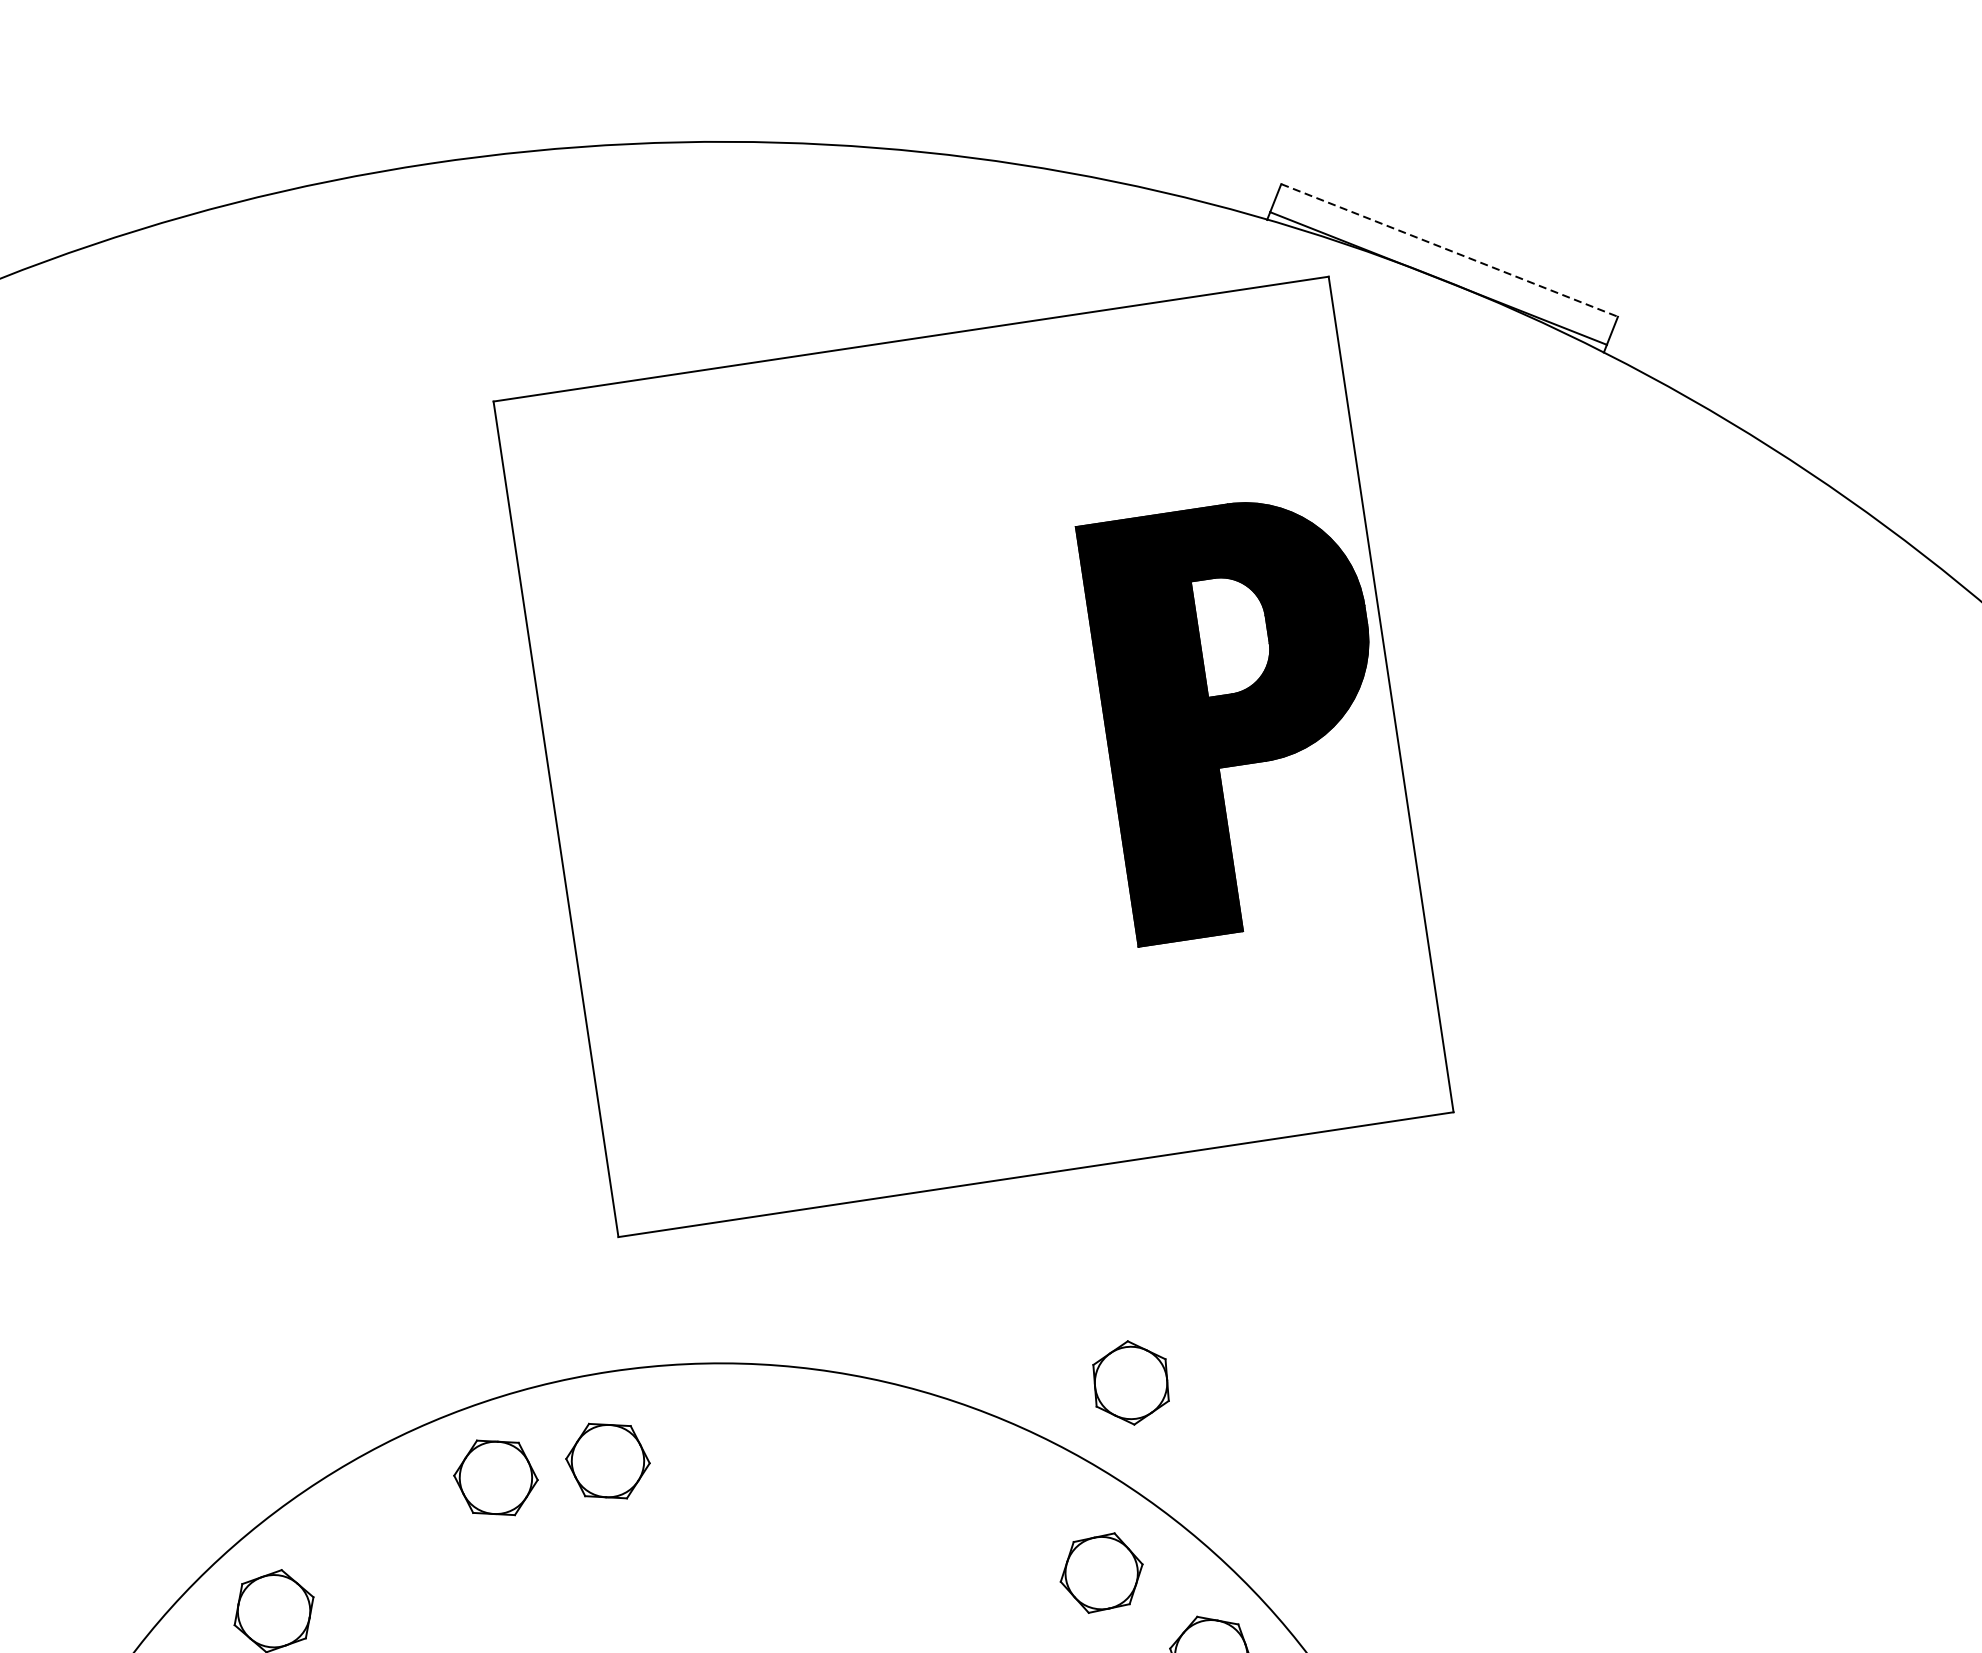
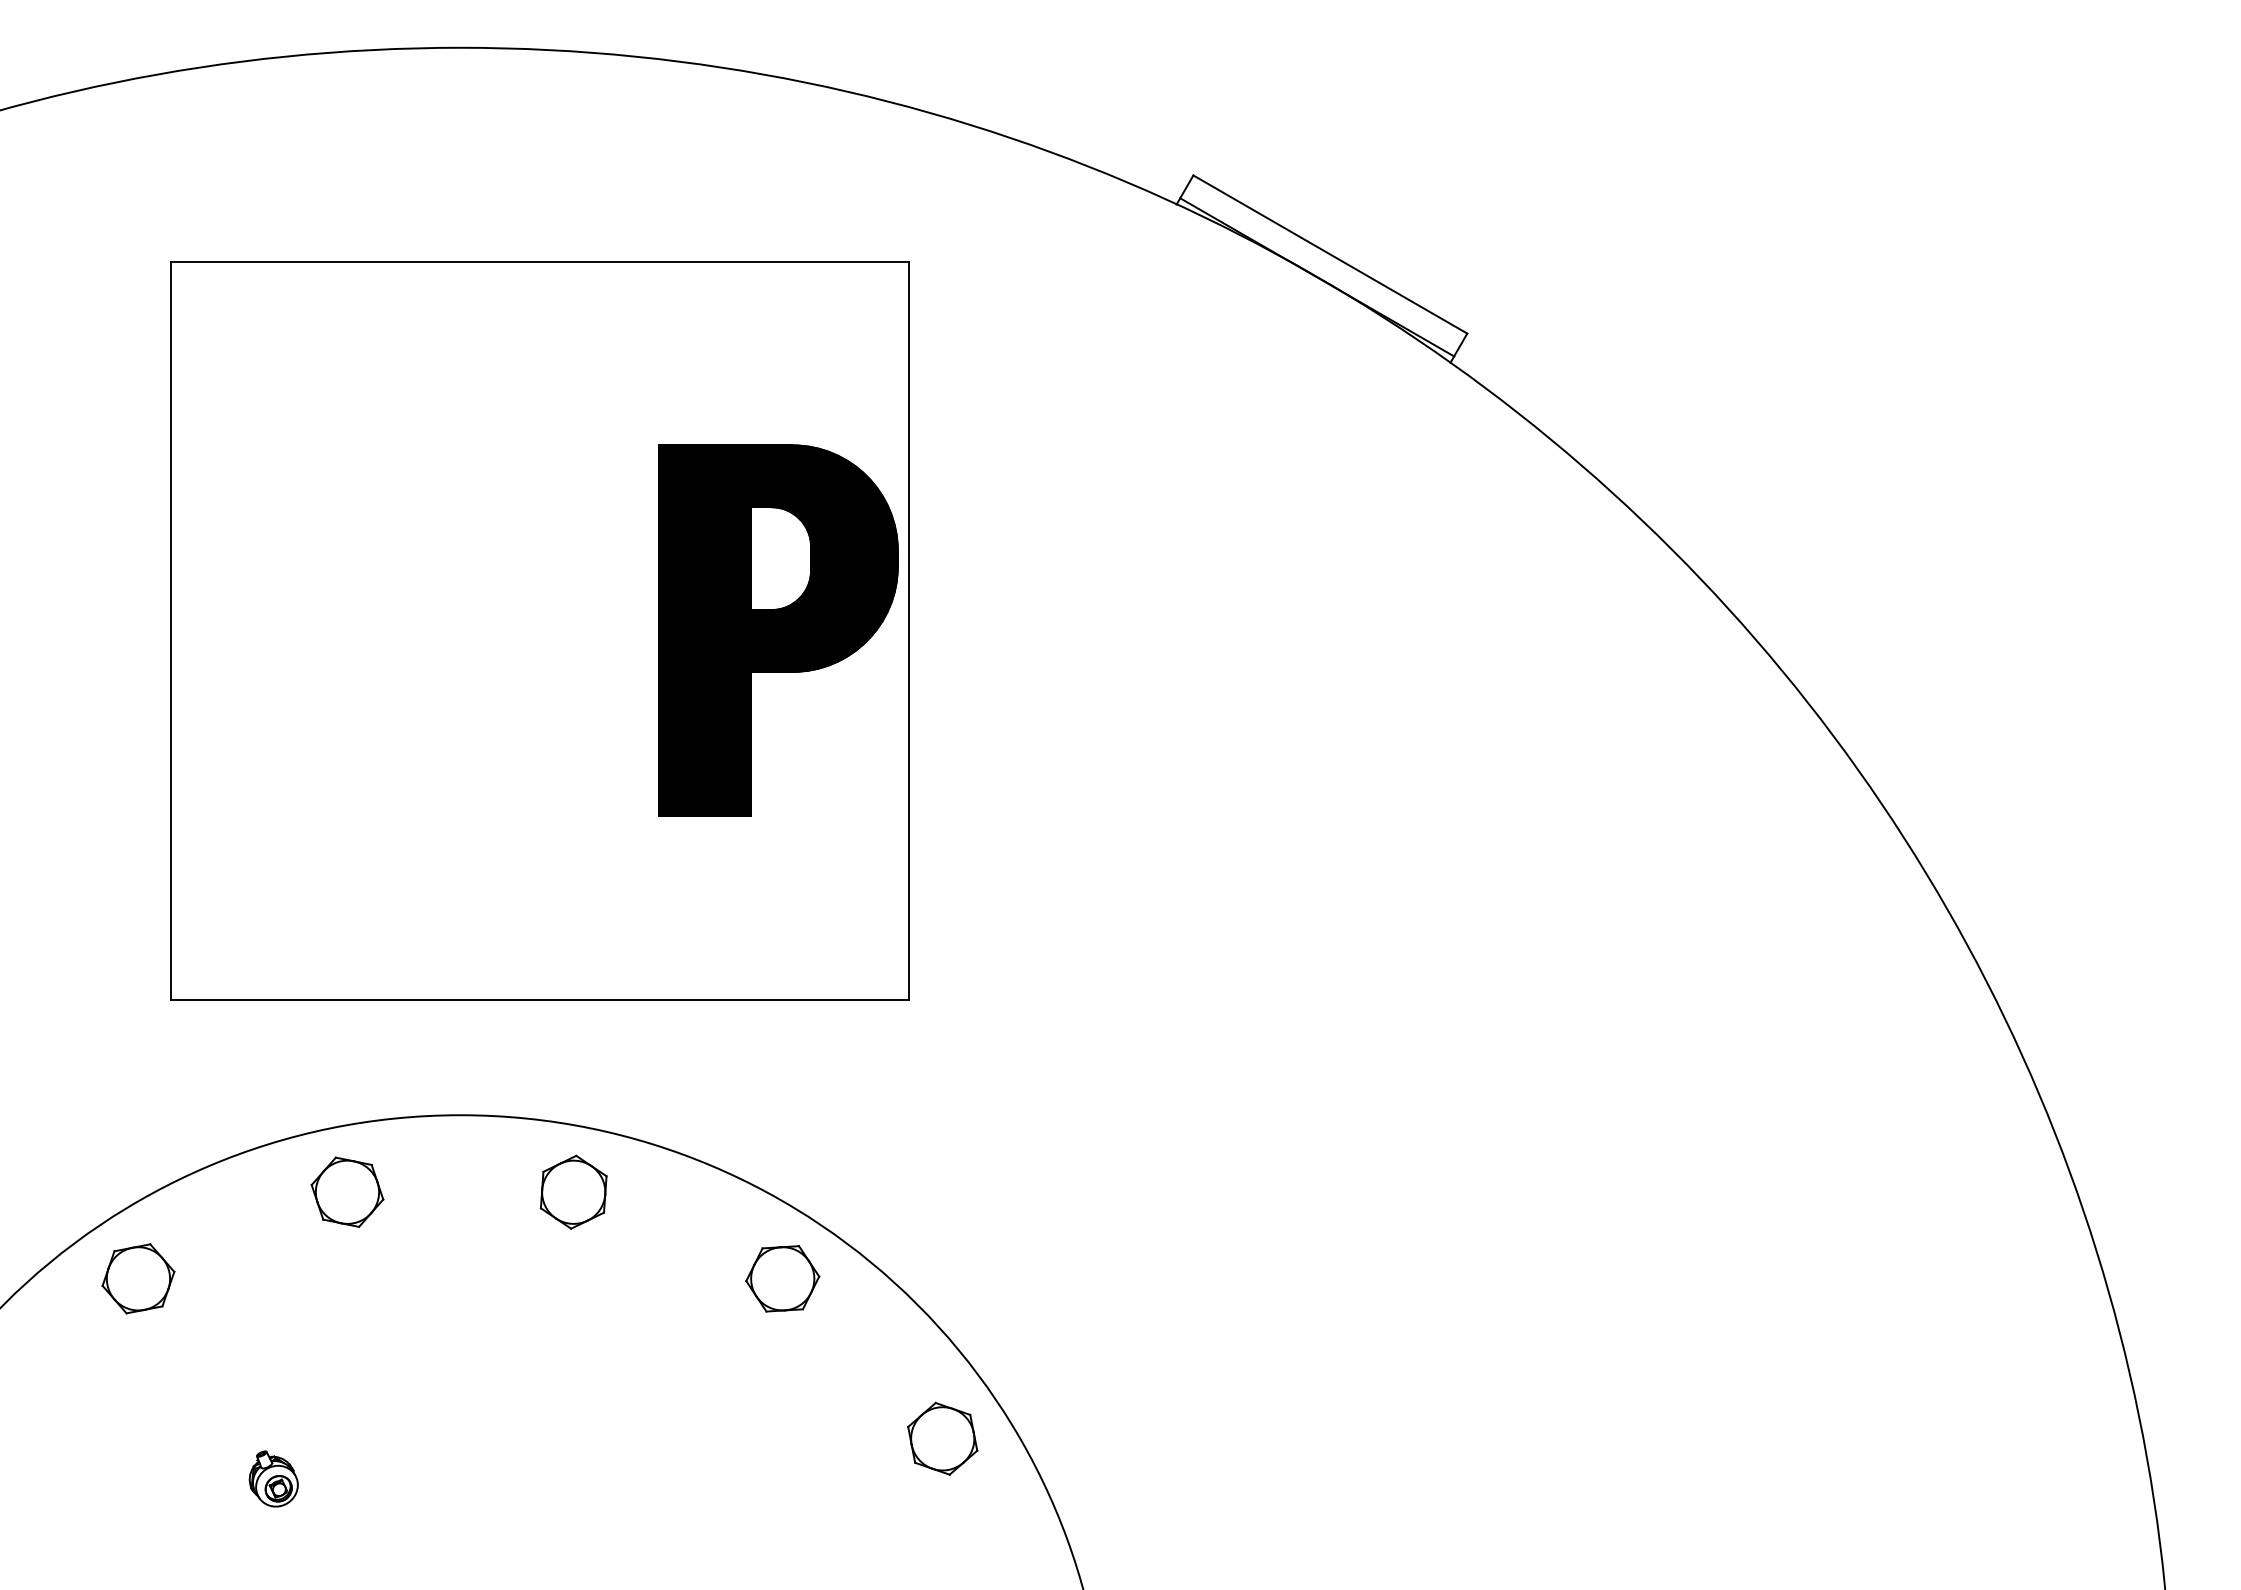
line: (1449, 250) -> (1330, 254), dashed -> solid
part: (972, 756) -> (539, 630), moved
part: (1130, 1382) -> (573, 1191), moved
part: (607, 1460) -> (446, 1191), removed
part: (1101, 1572) -> (782, 1278), moved

